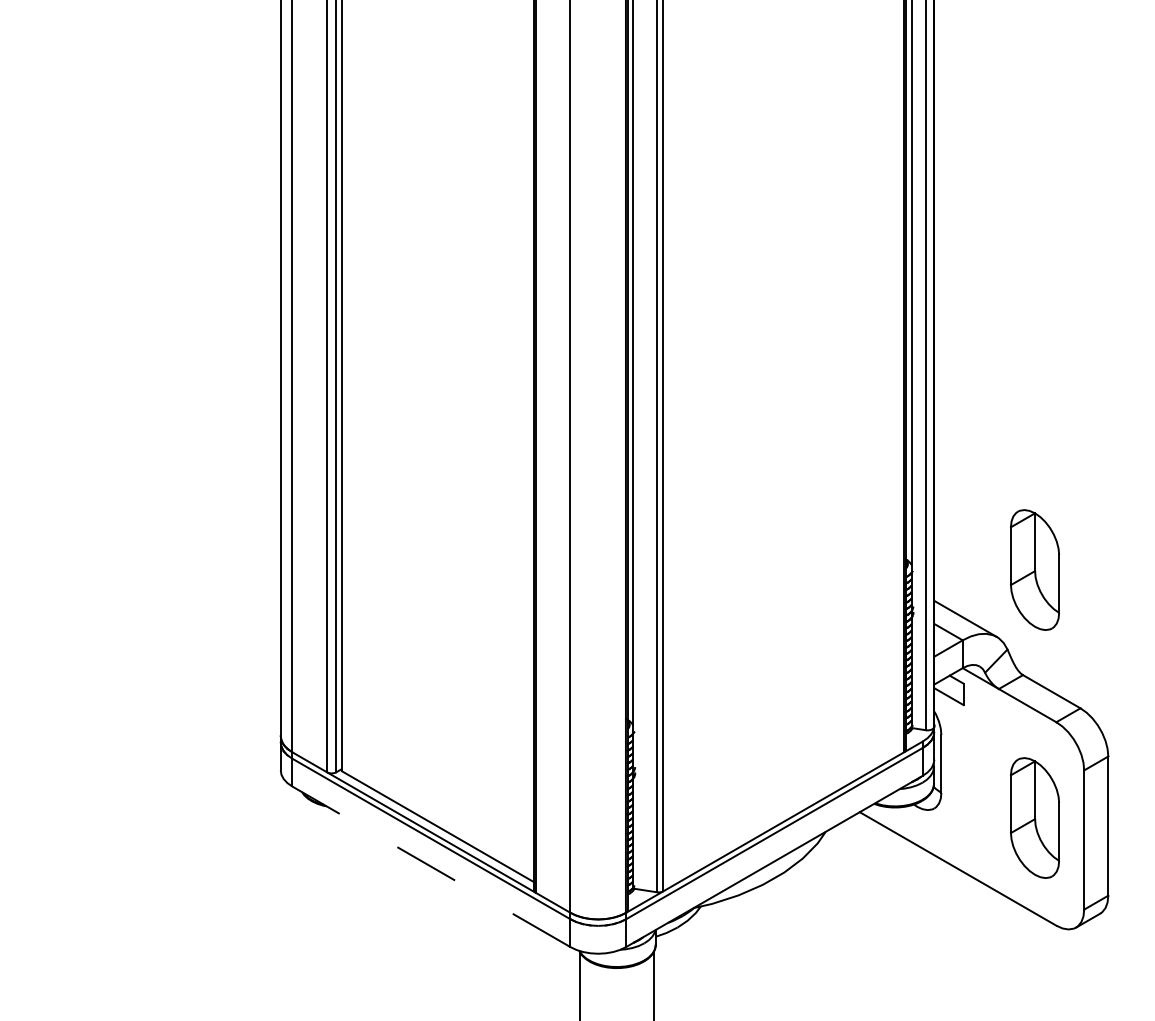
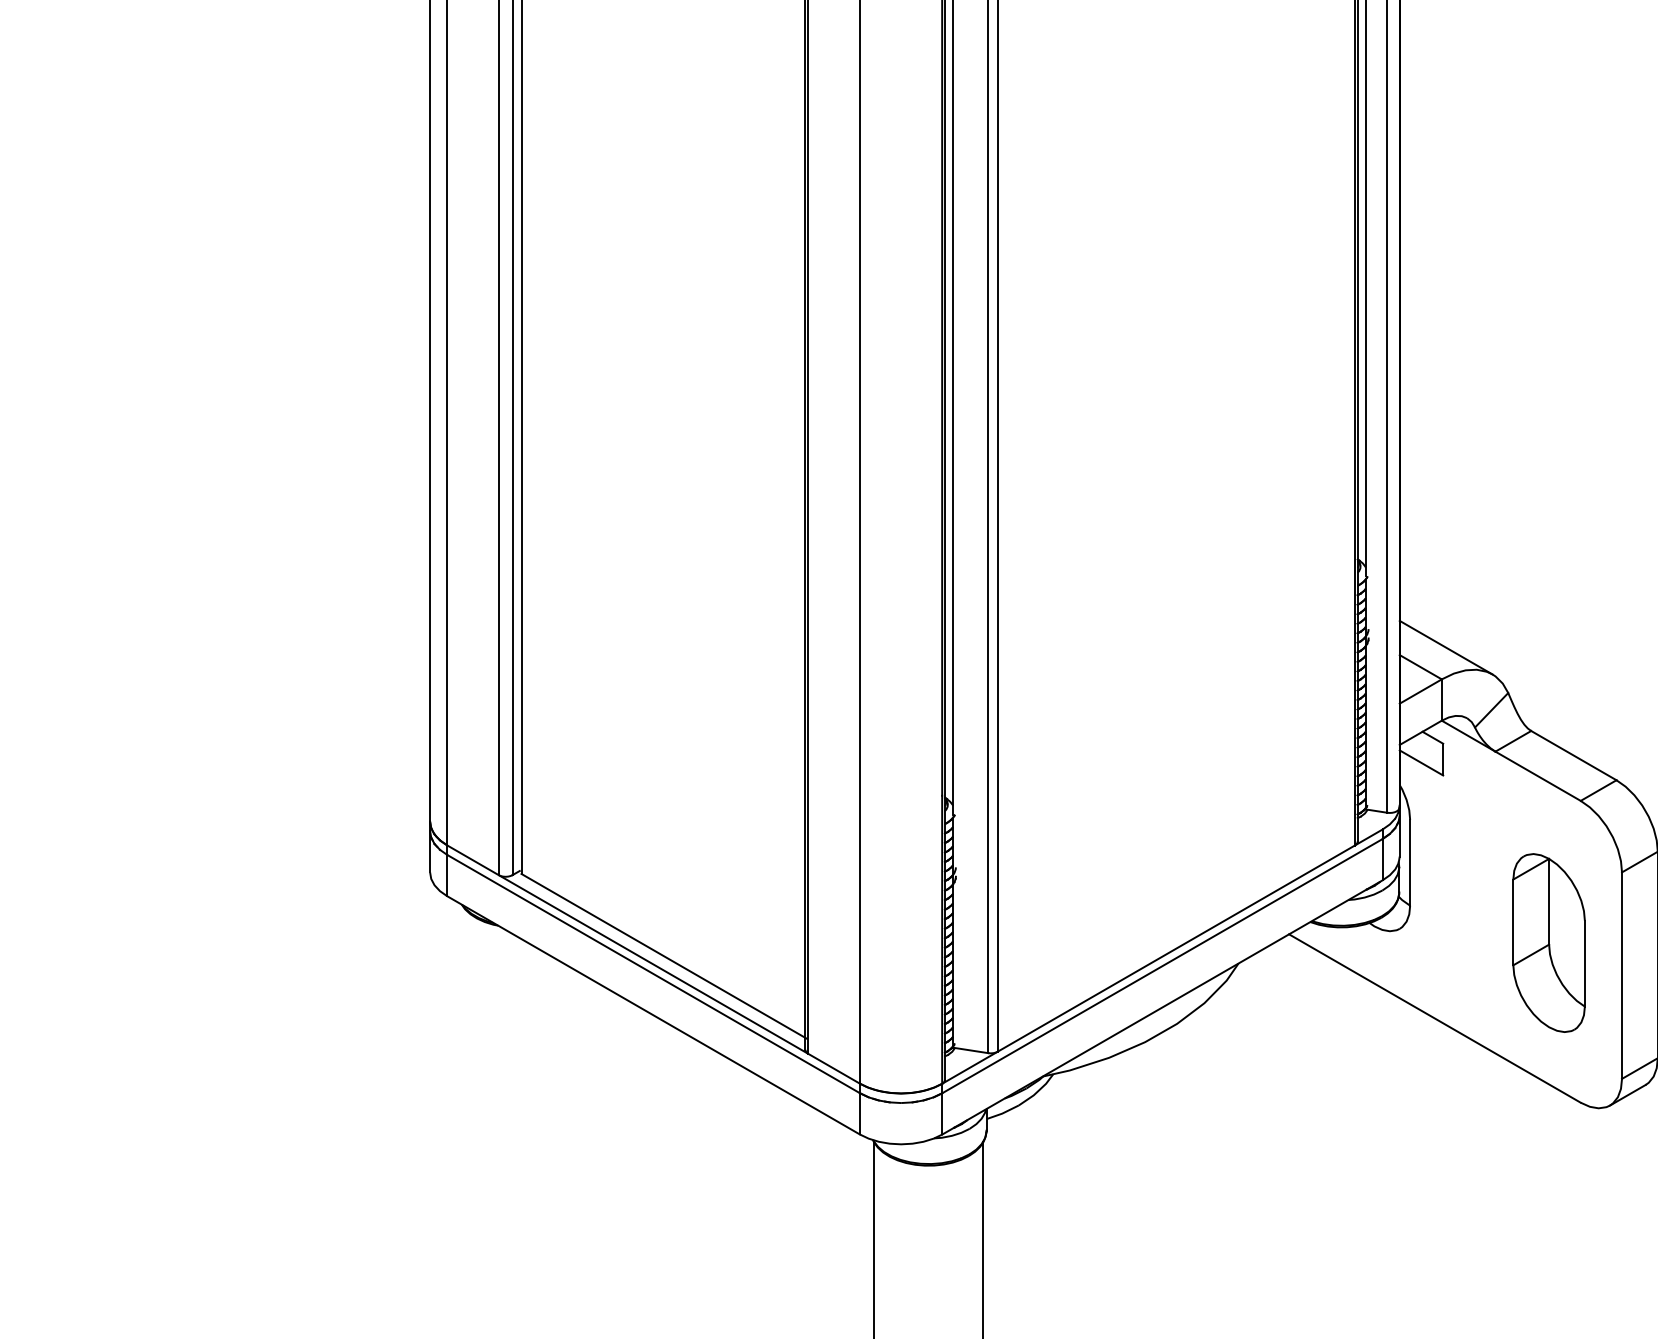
part: (1034, 569) -> (1548, 574), removed
line: (431, 866) -> (653, 1014), dashed -> solid

